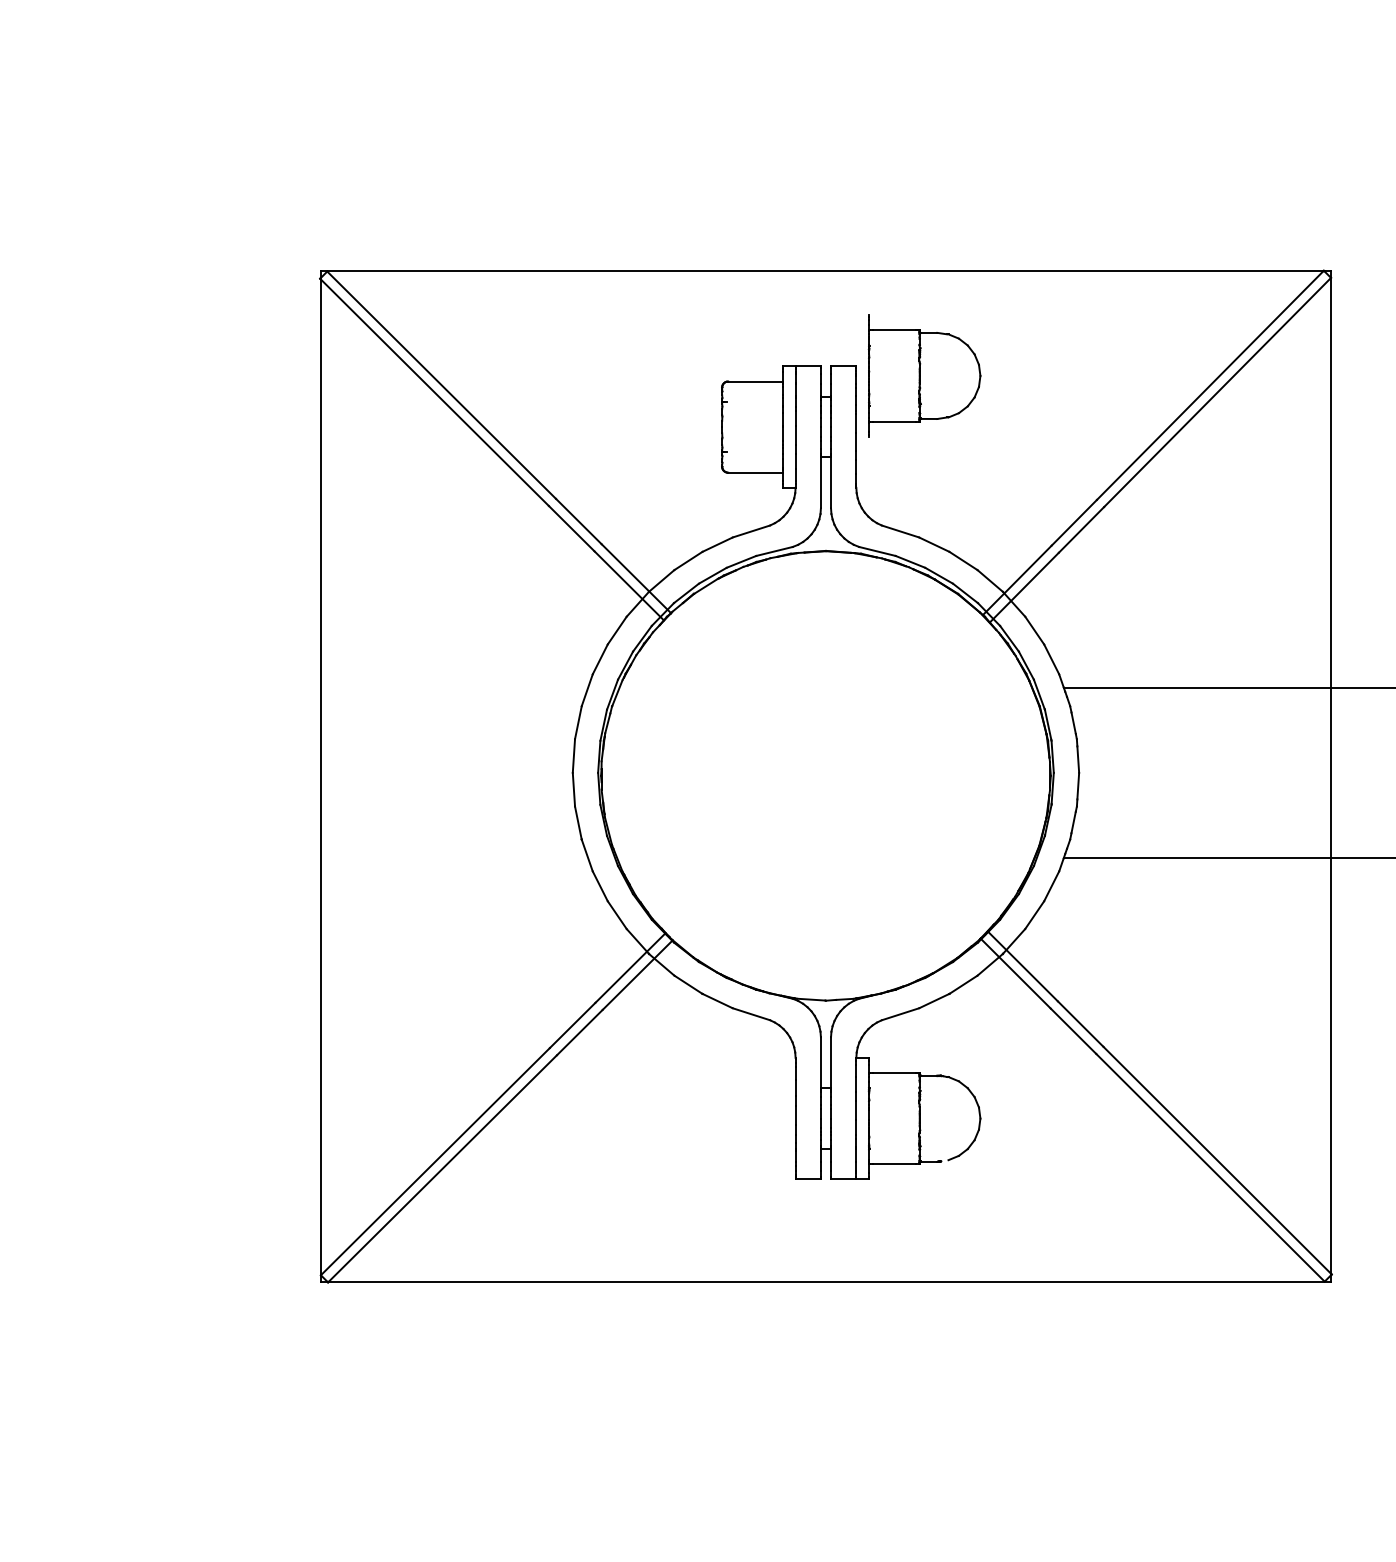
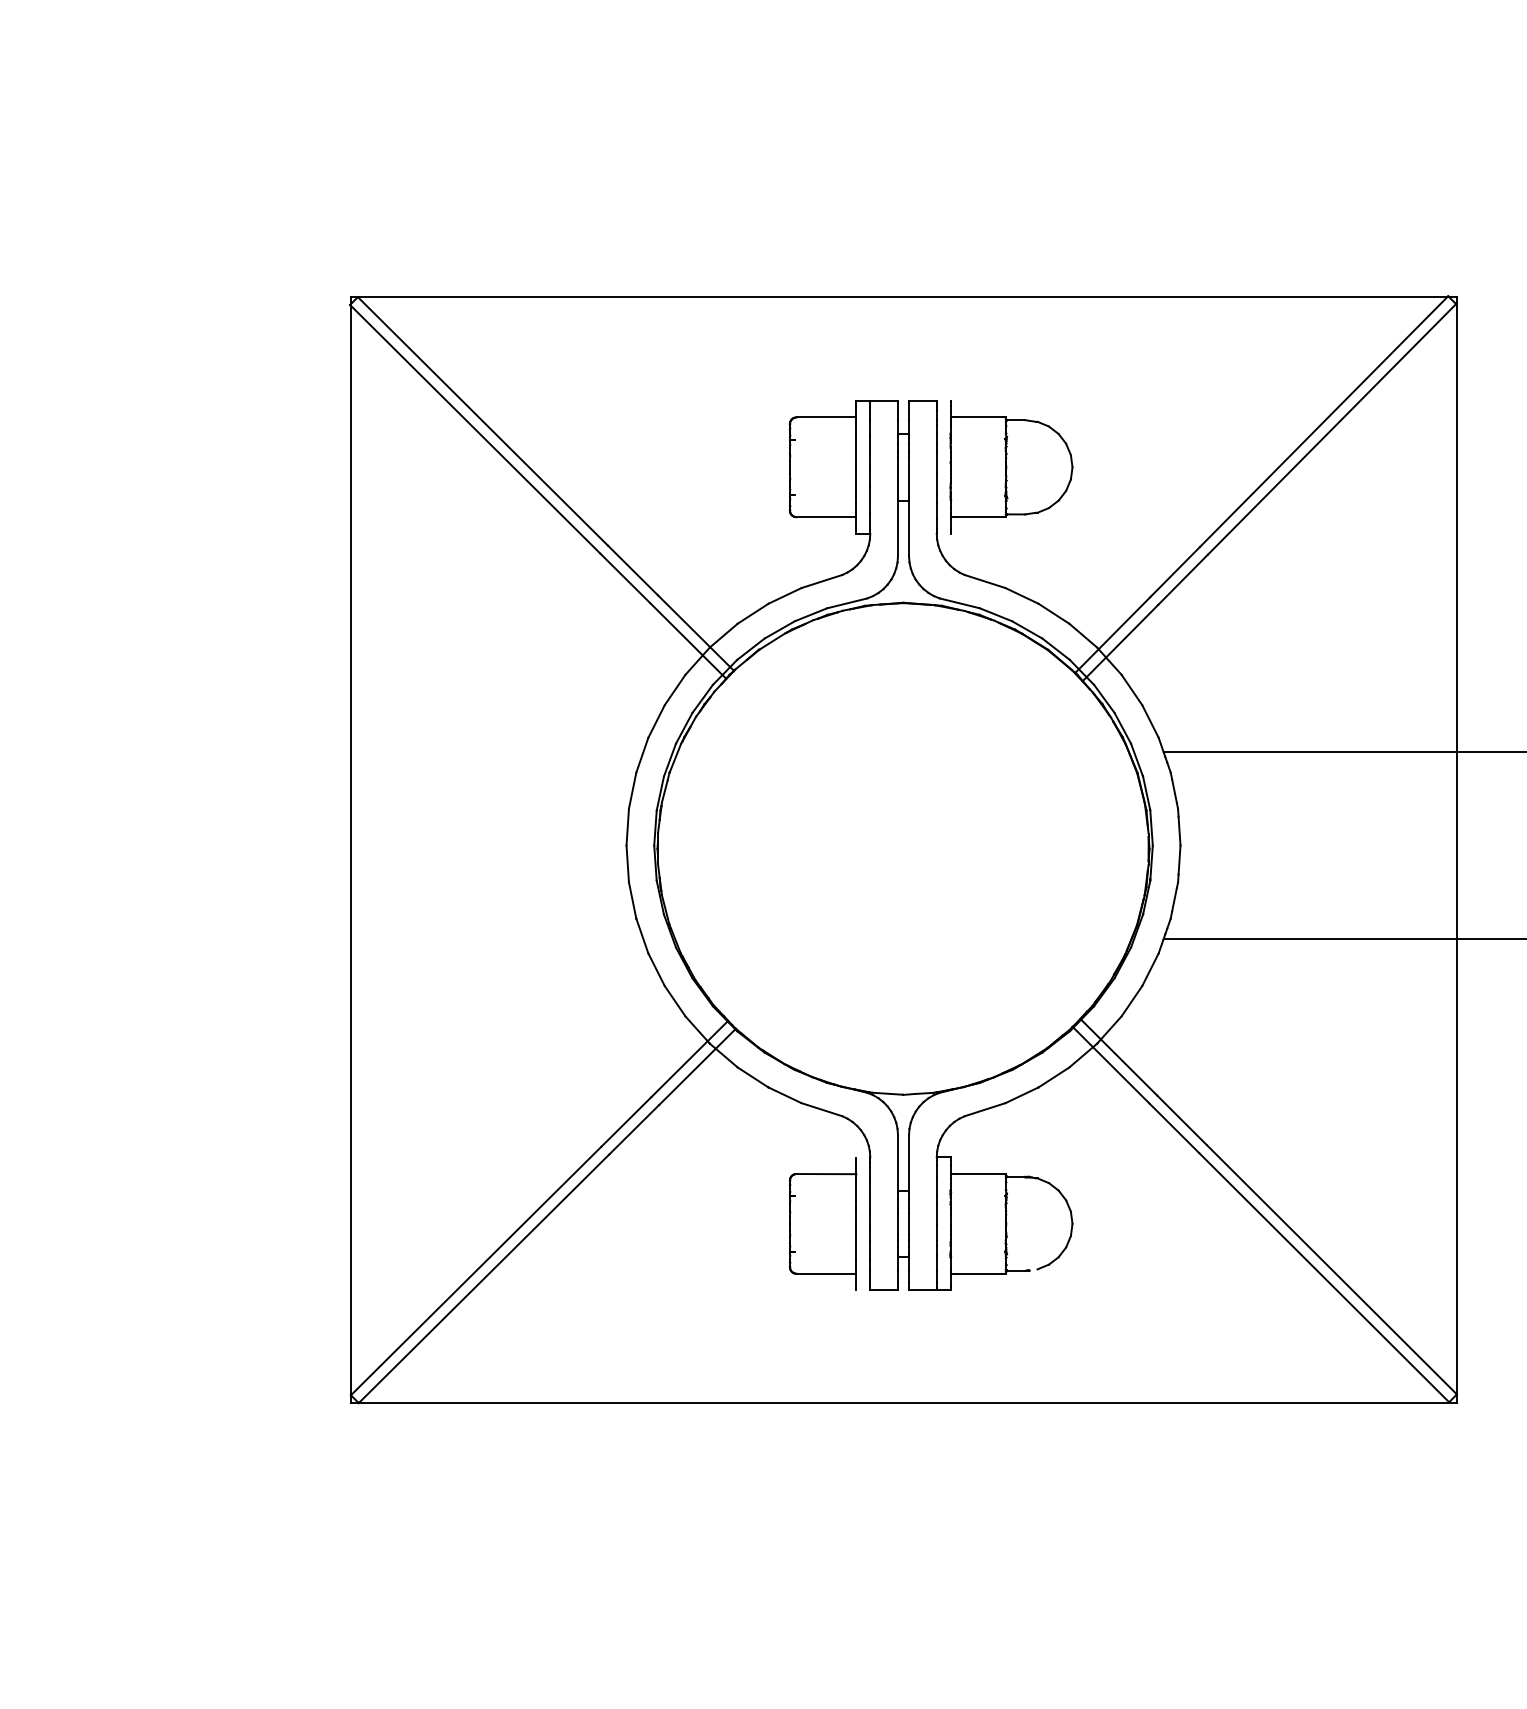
part: (924, 376) -> (1011, 467), moved
part: (751, 1118) -> (822, 1223), added

